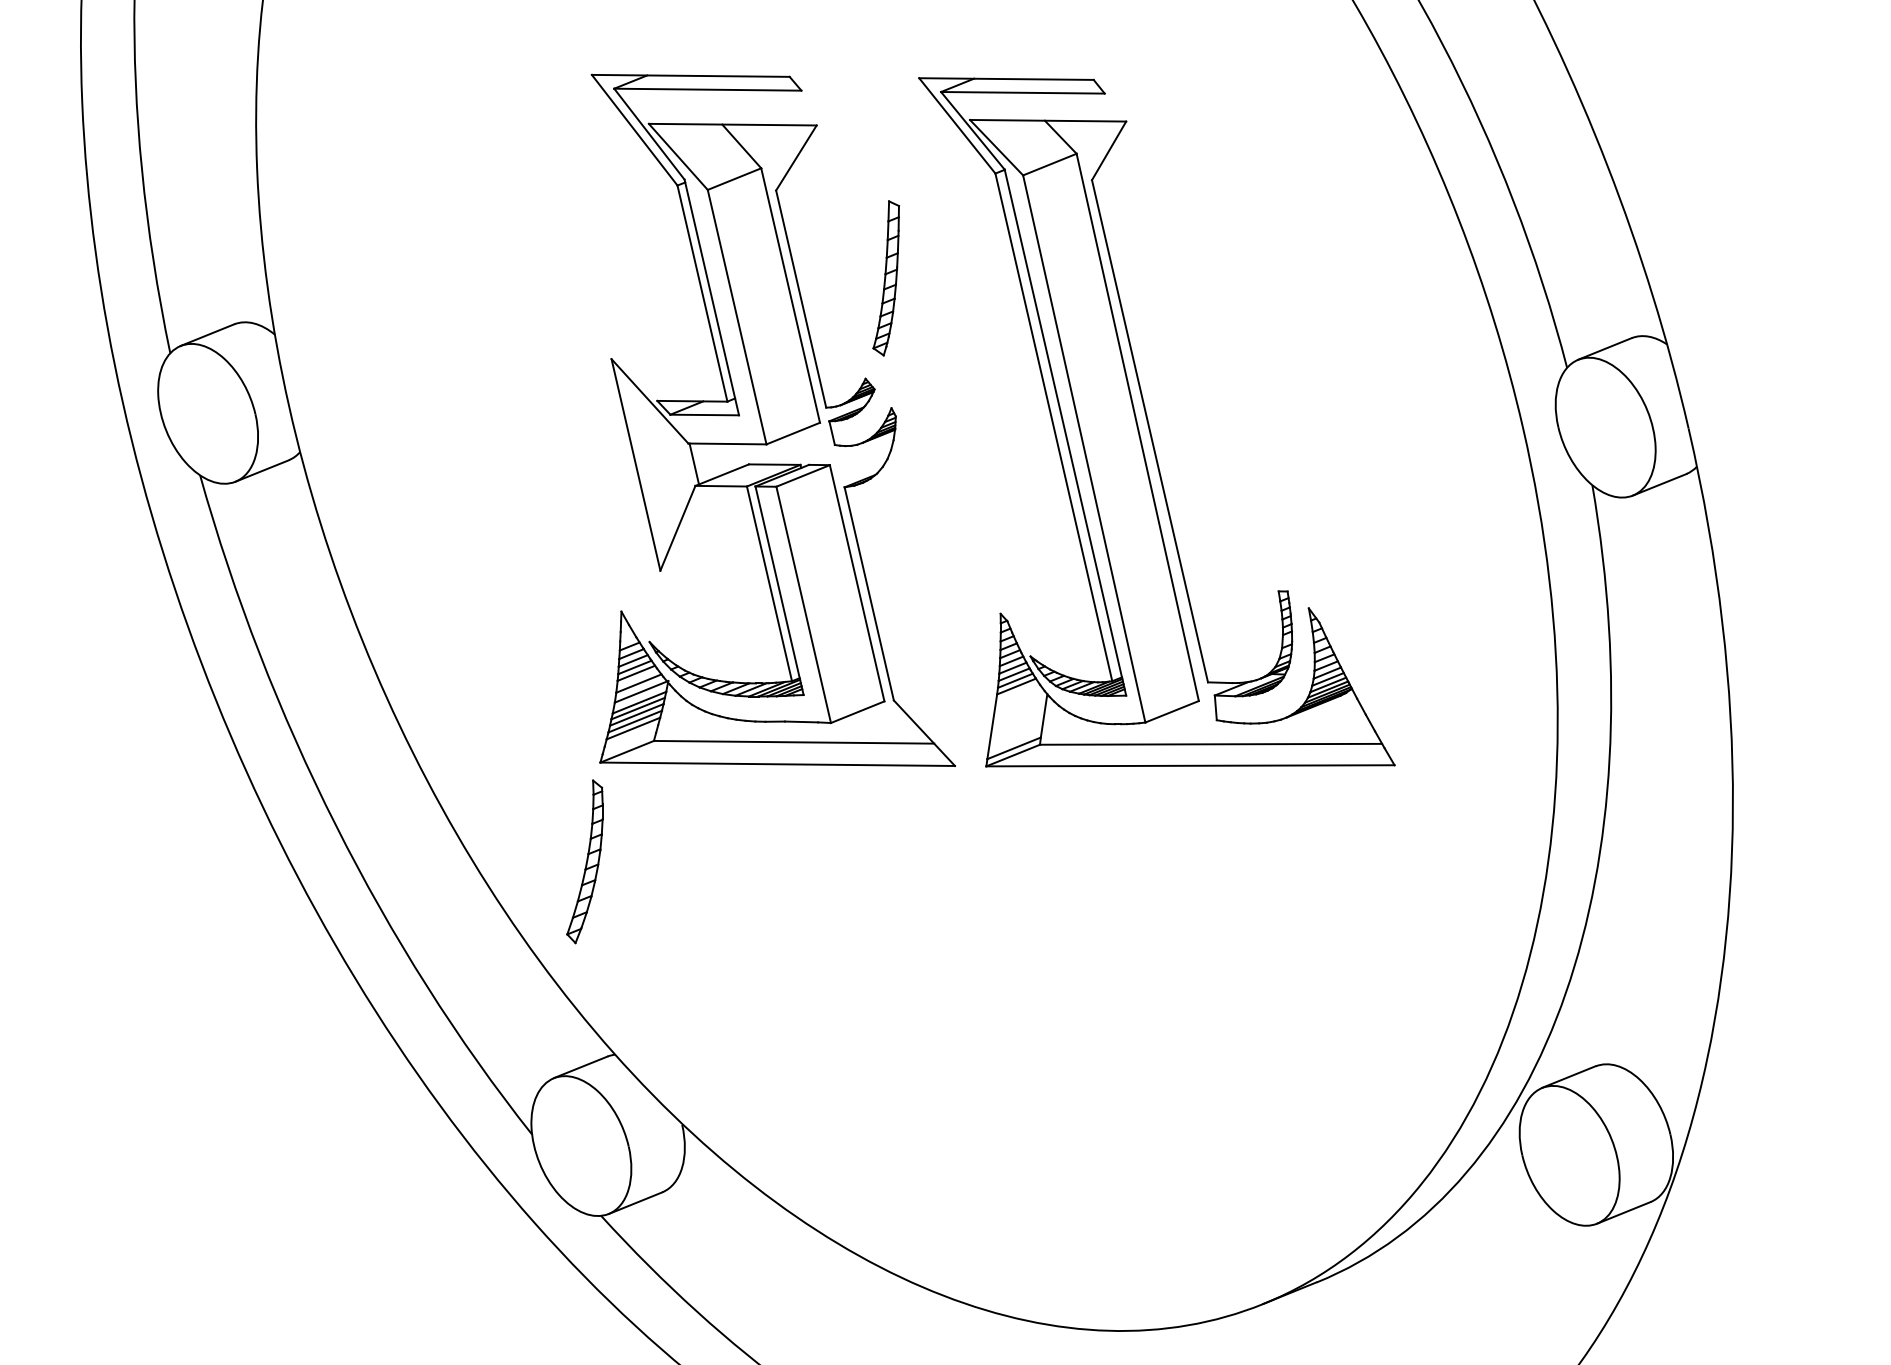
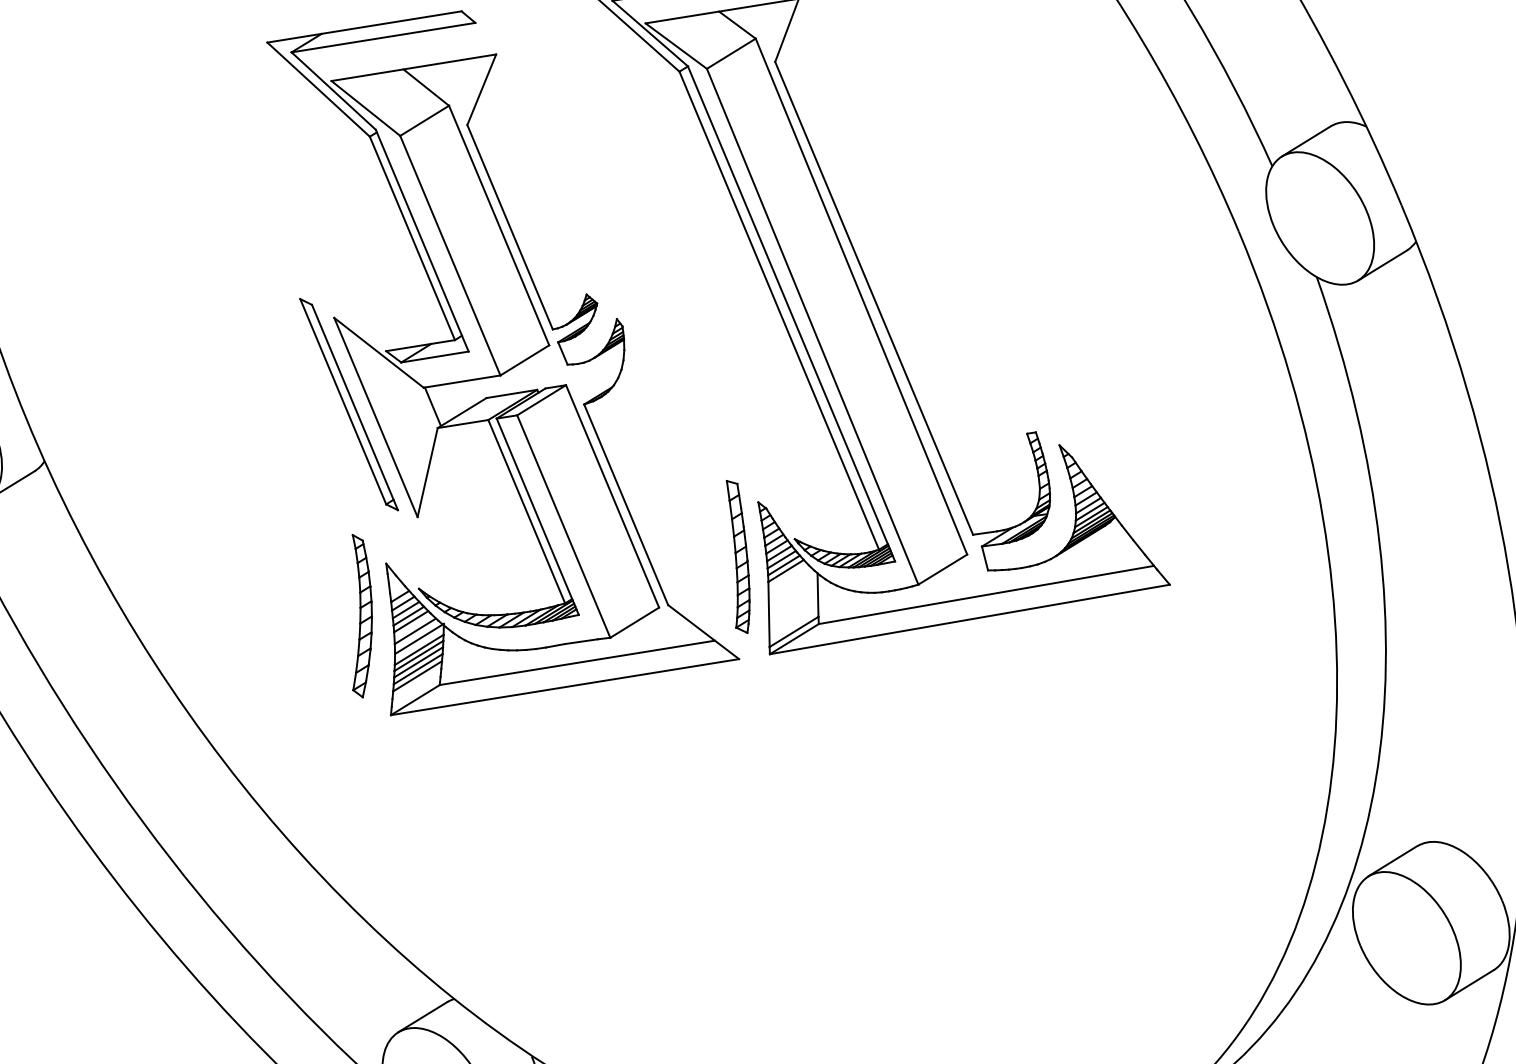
part: (885, 278) -> (736, 557), moved
part: (611, 447) -> (349, 404), added
part: (584, 861) -> (357, 615), moved

